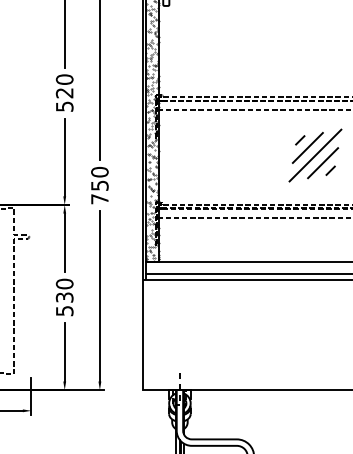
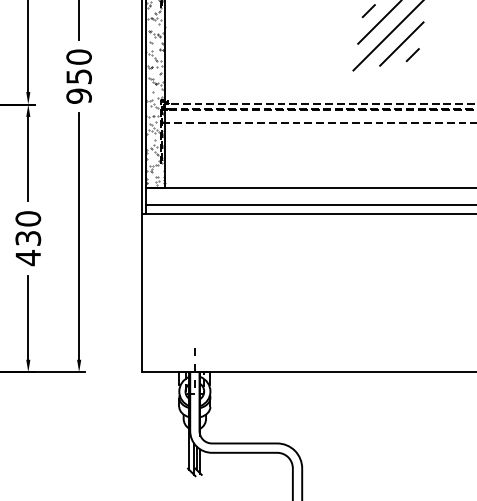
text: (99, 199) -> (78, 96), 750 -> 950
text: (64, 310) -> (27, 257), 530 -> 430

